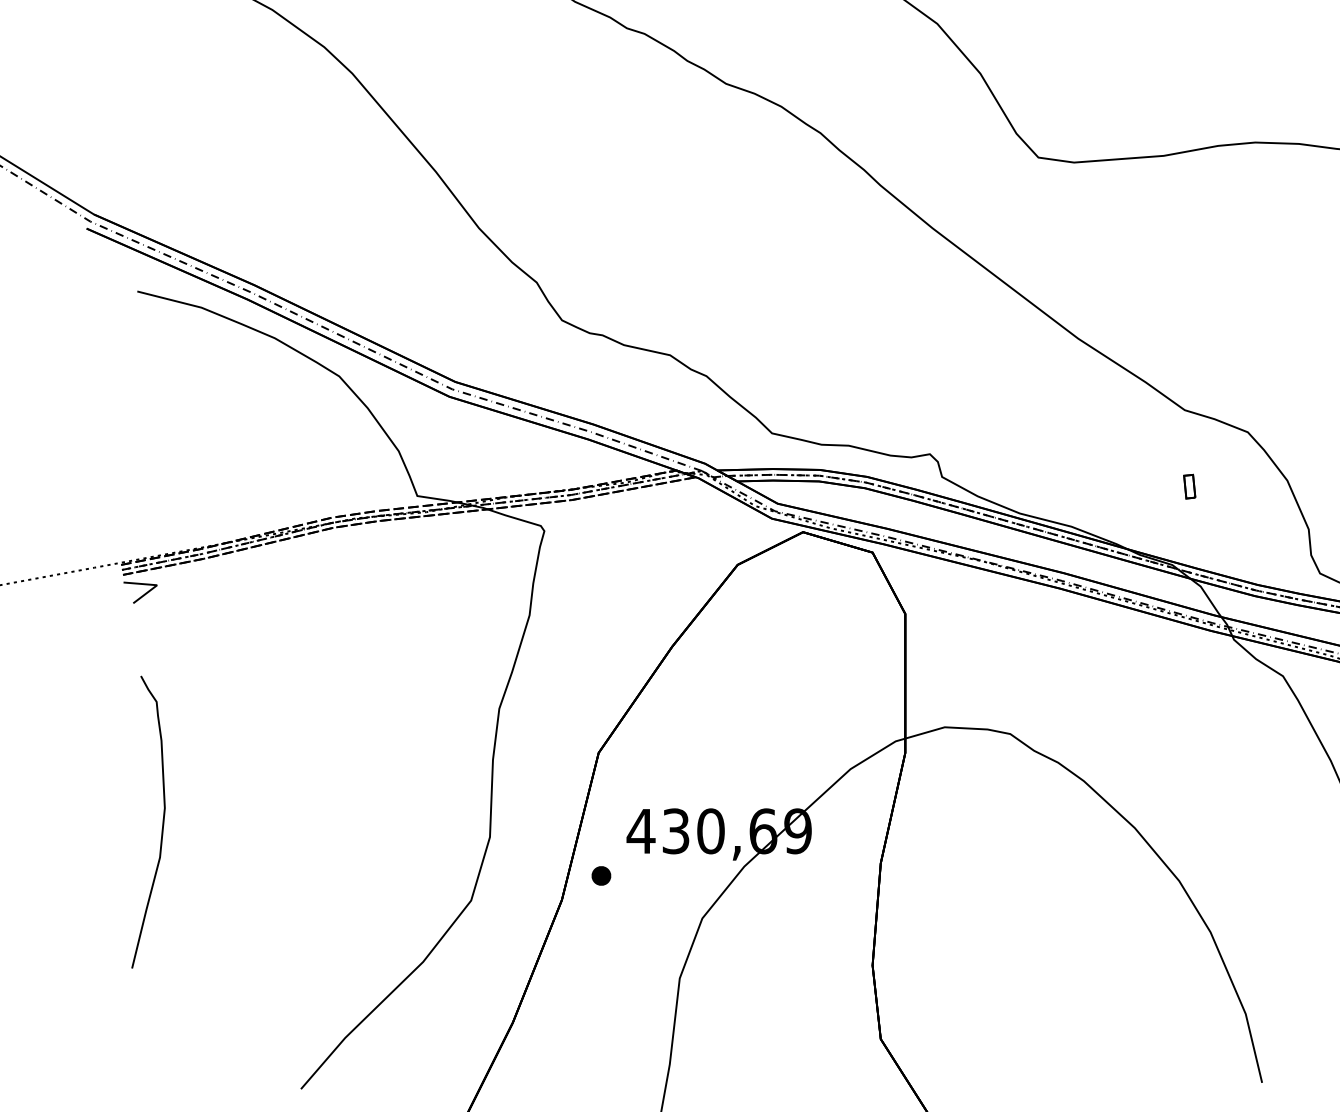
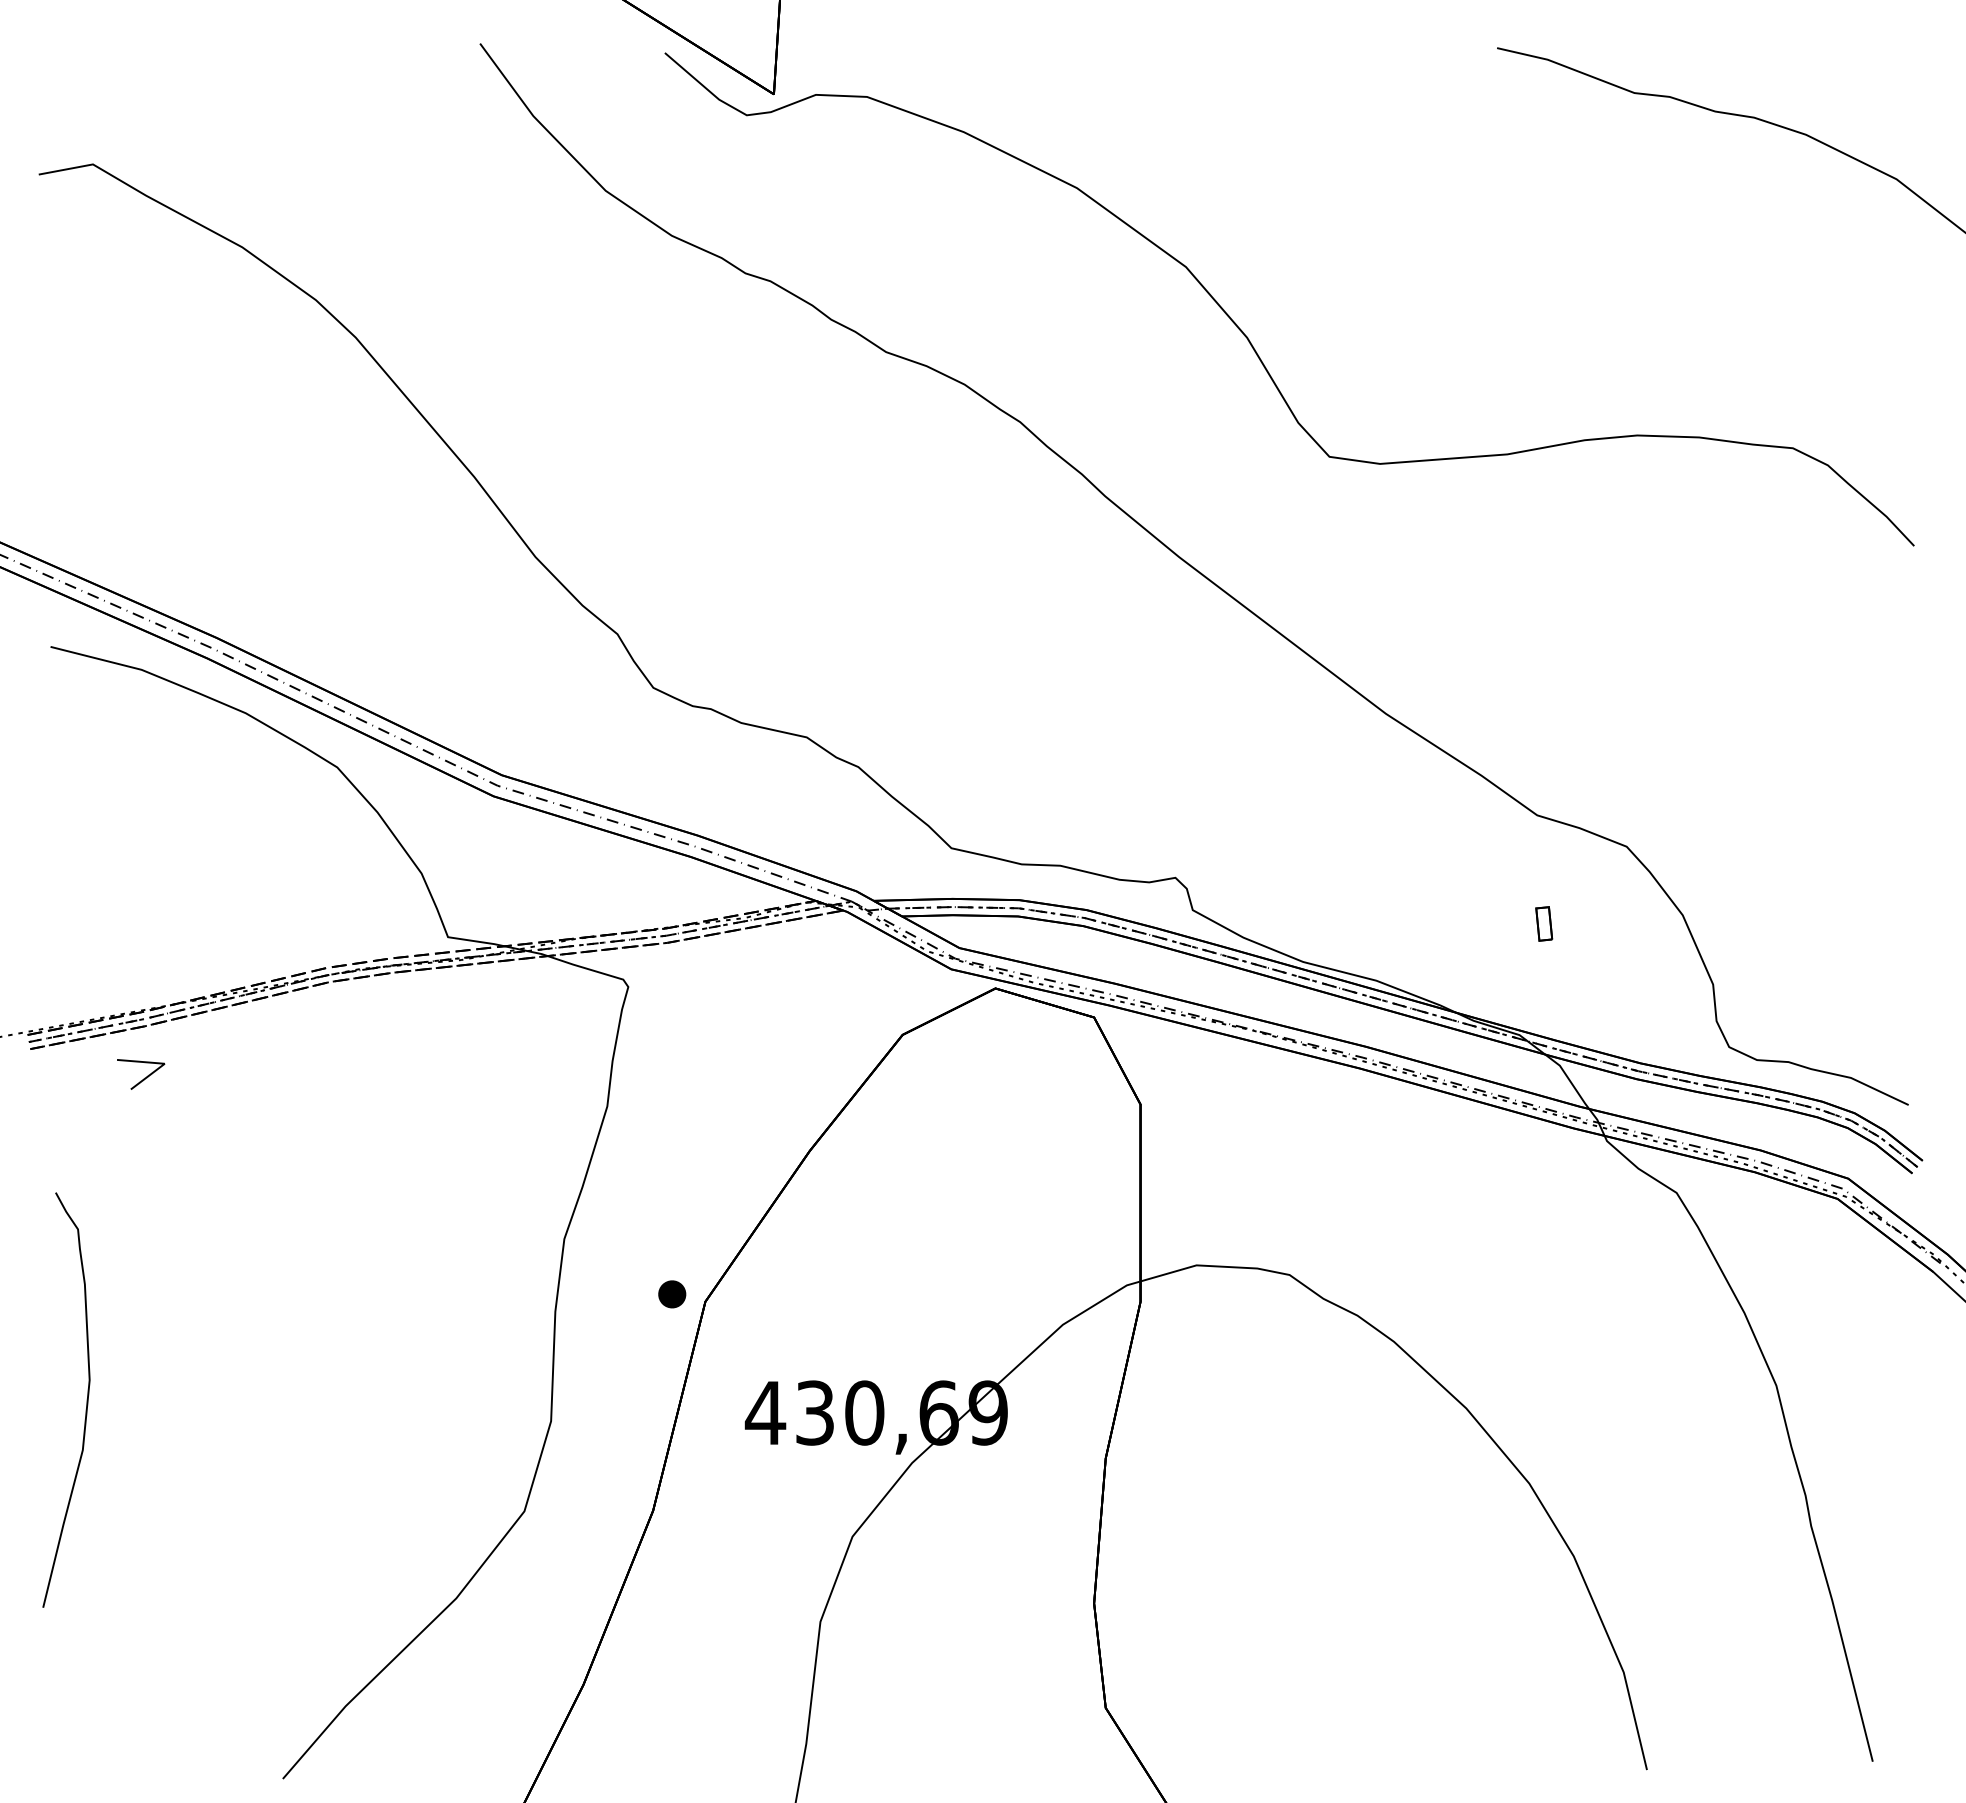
line: (142, 595) -> (143, 1078), moved
part: (601, 876) -> (672, 1294), moved

